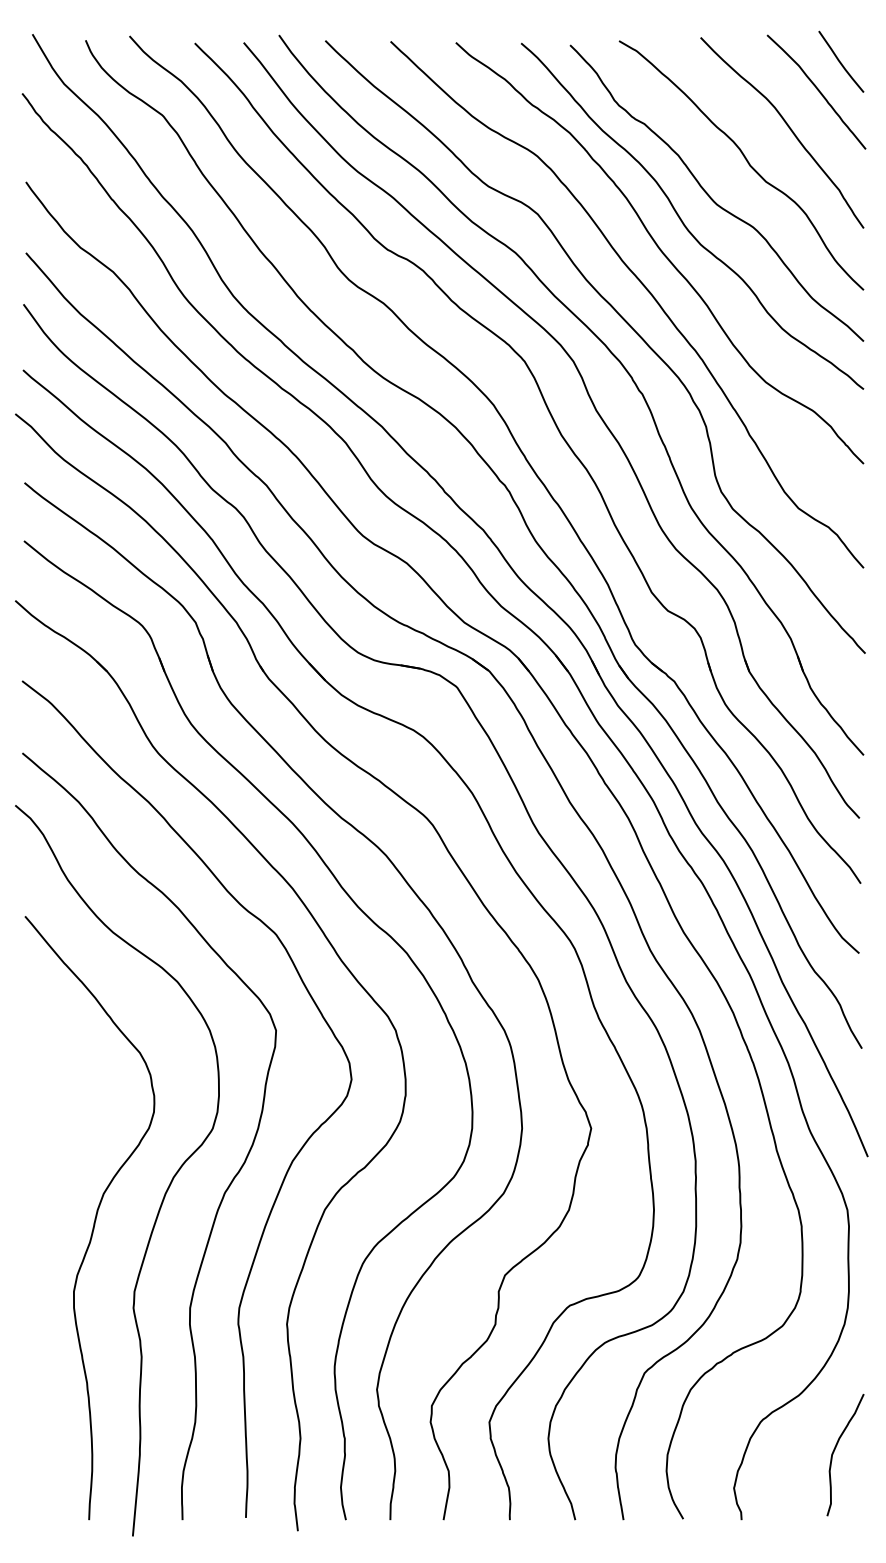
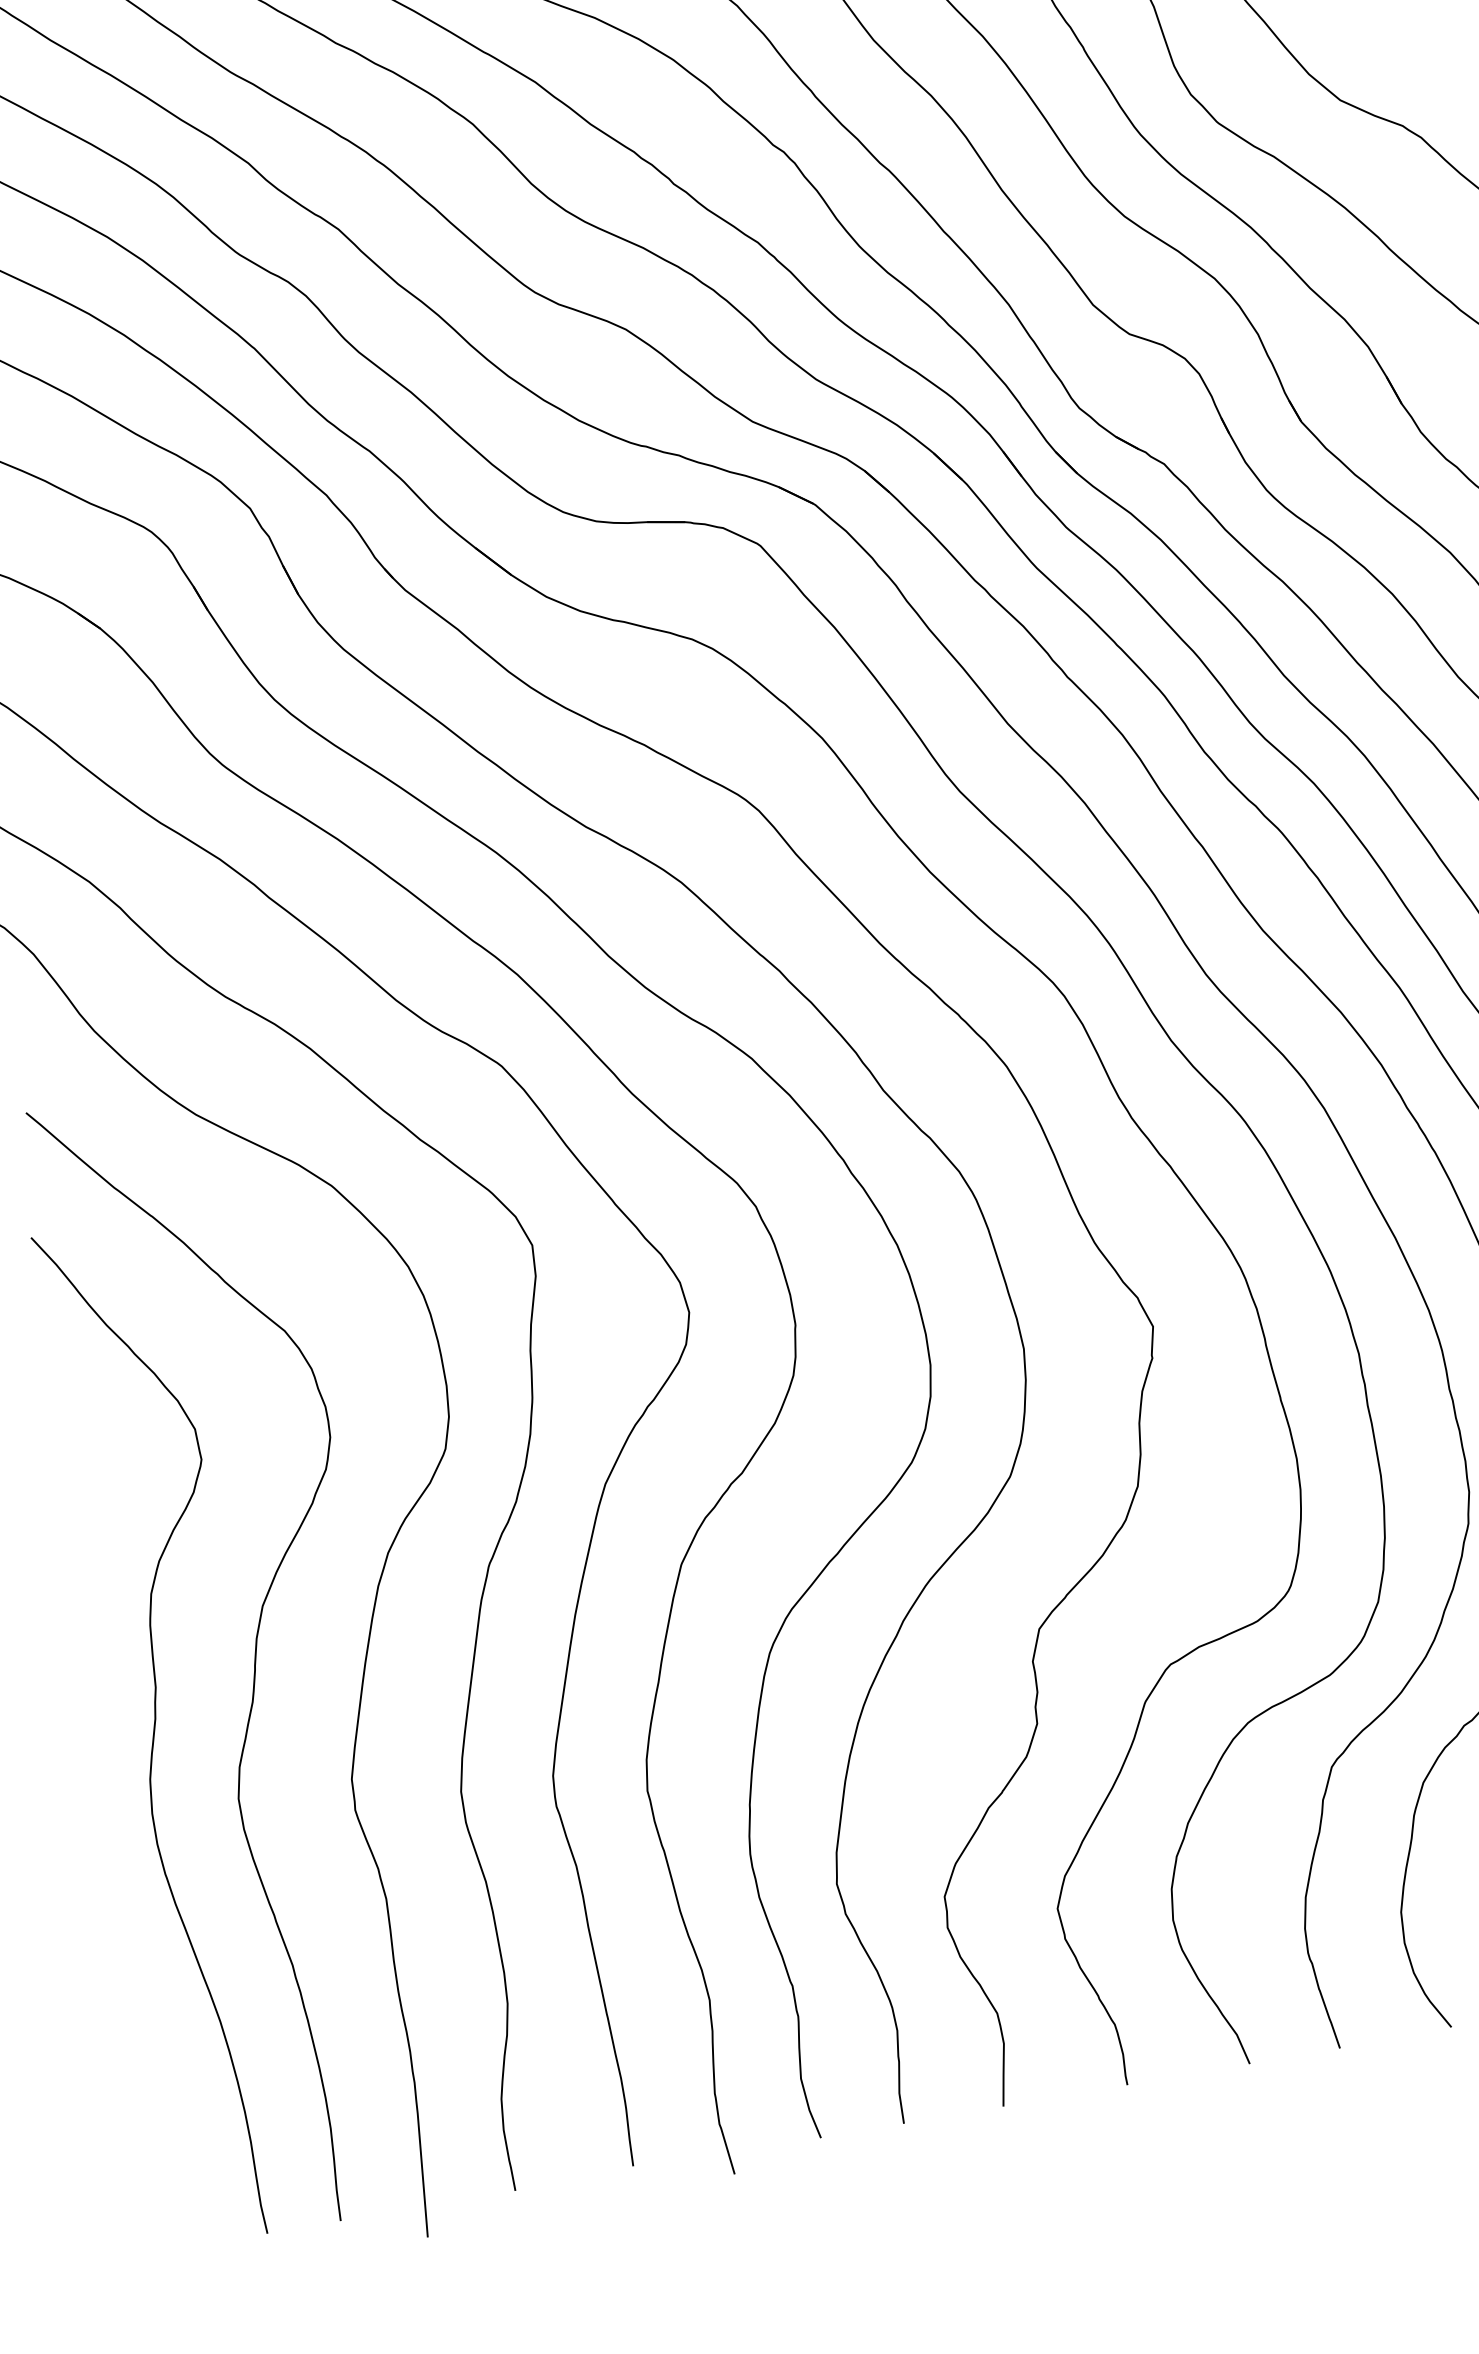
curve: (38, 1245) -> (157, 1723), added

